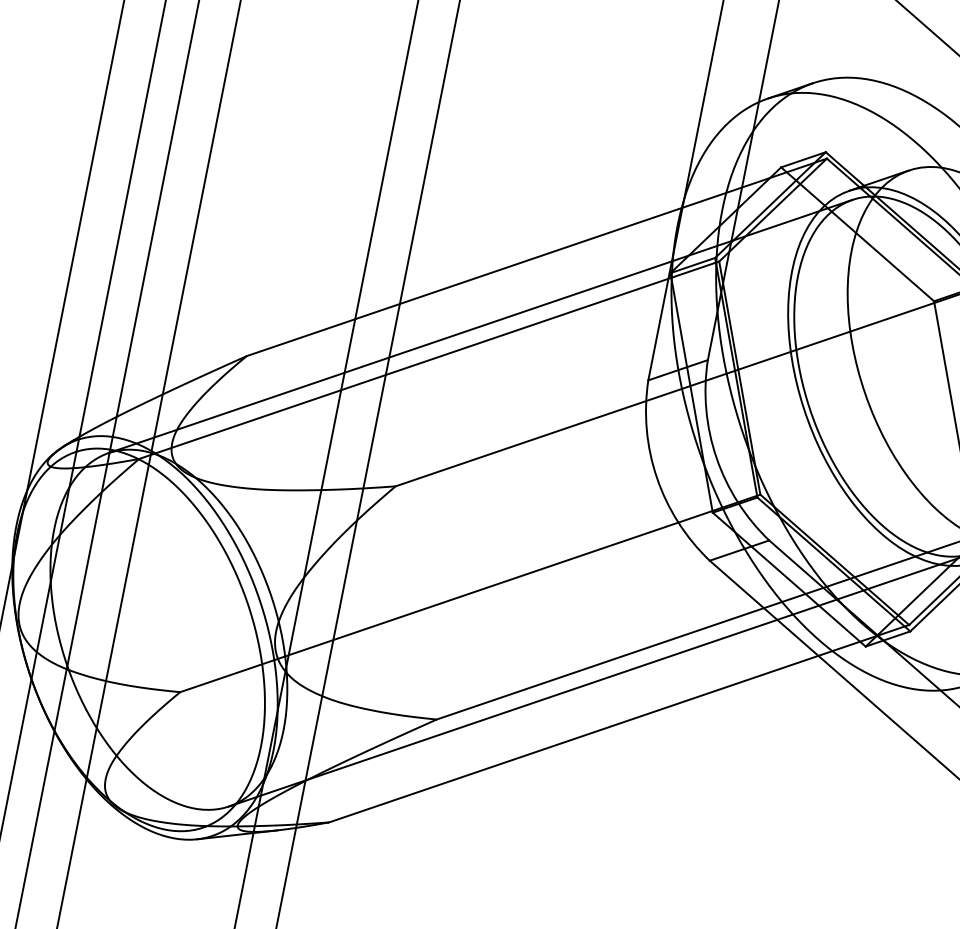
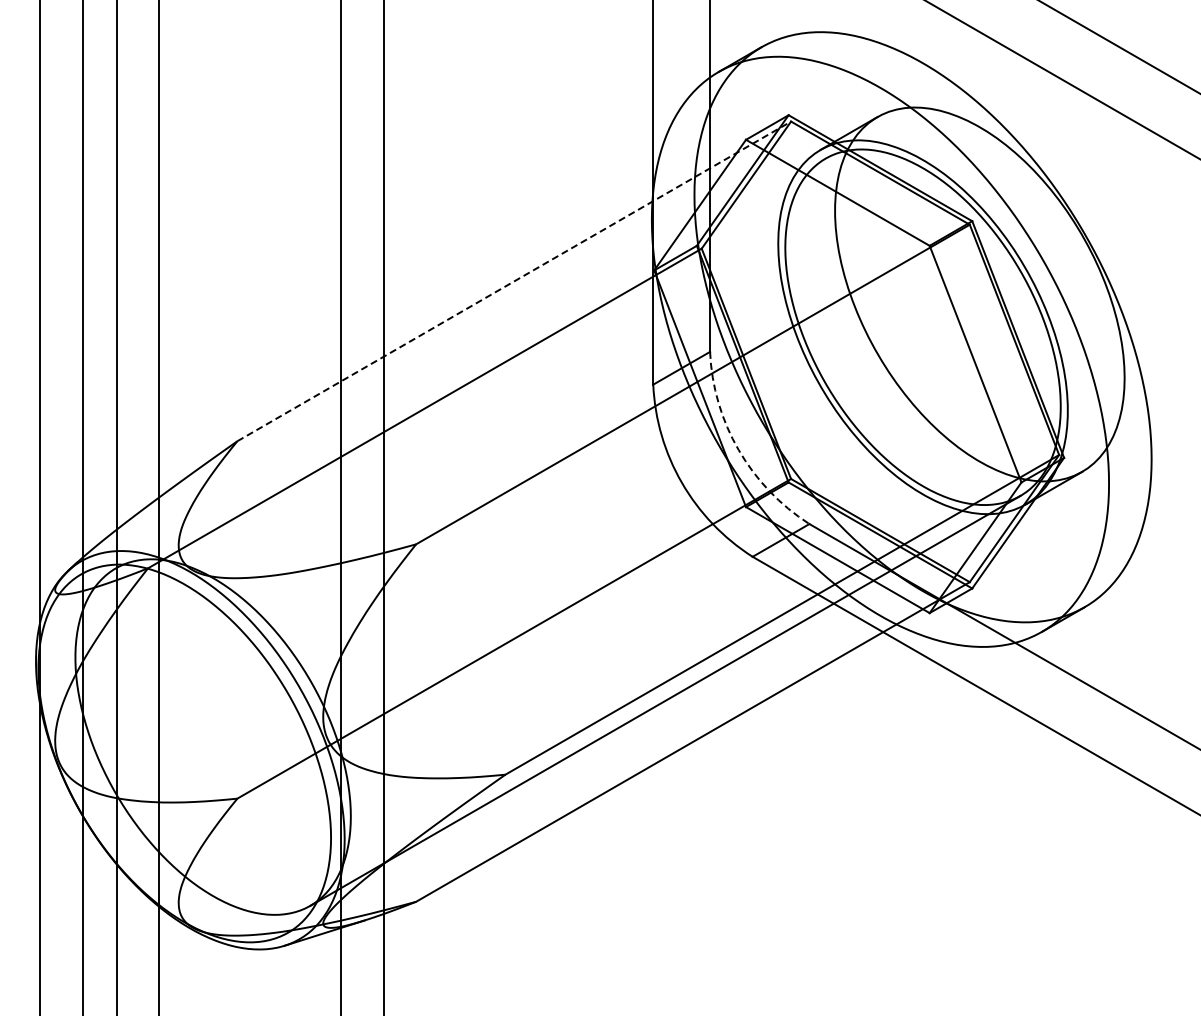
line: (537, 257) -> (514, 281), solid -> dashed
line: (480, 326) -> (470, 363), removed
arc: (716, 458) -> (738, 450), solid -> dashed

